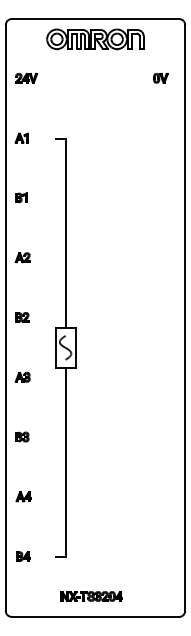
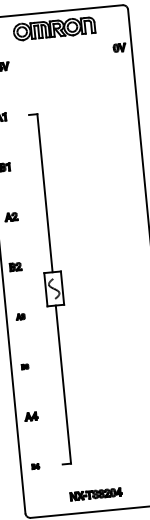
part: (160, 77) -> (119, 47), moved
part: (22, 376) -> (20, 316), size x0.7
part: (22, 436) -> (25, 366), size x0.6
part: (23, 556) -> (35, 466), size x0.6

